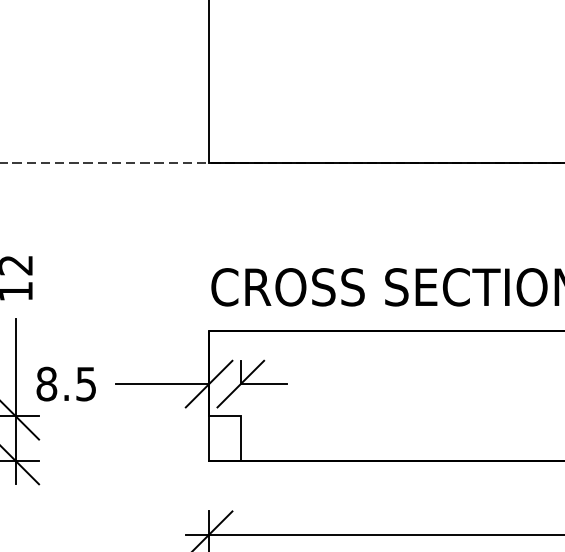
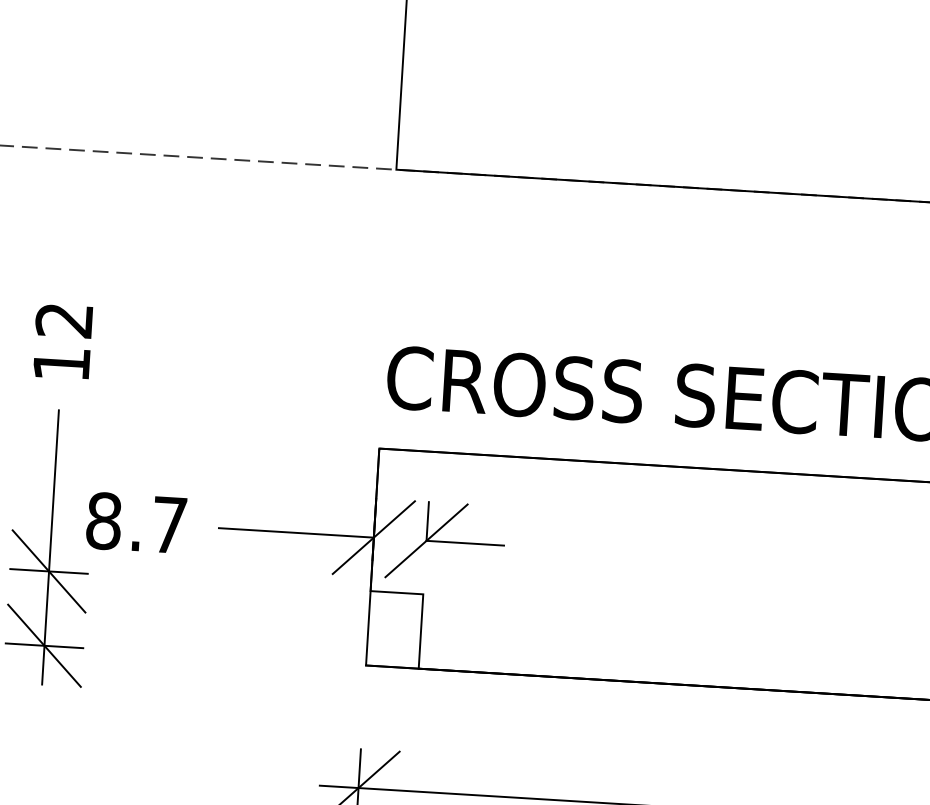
text: (85, 384) -> (168, 525), 8.5 -> 8.7

